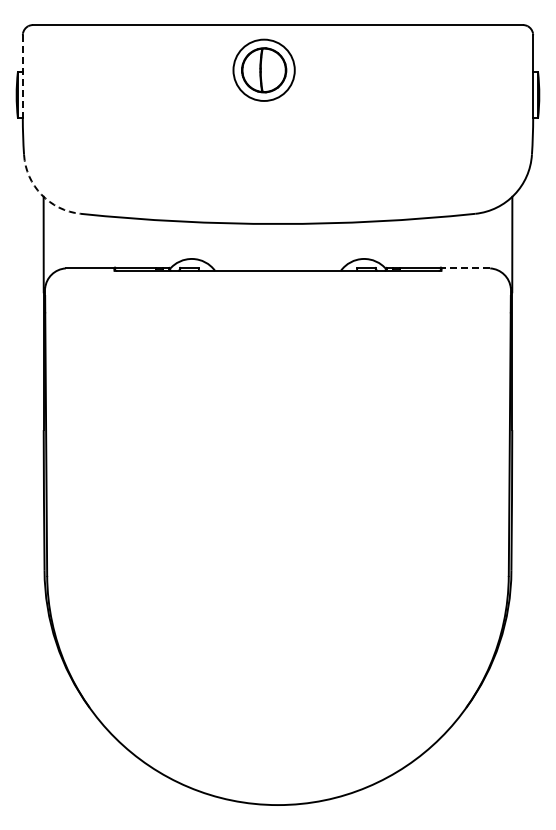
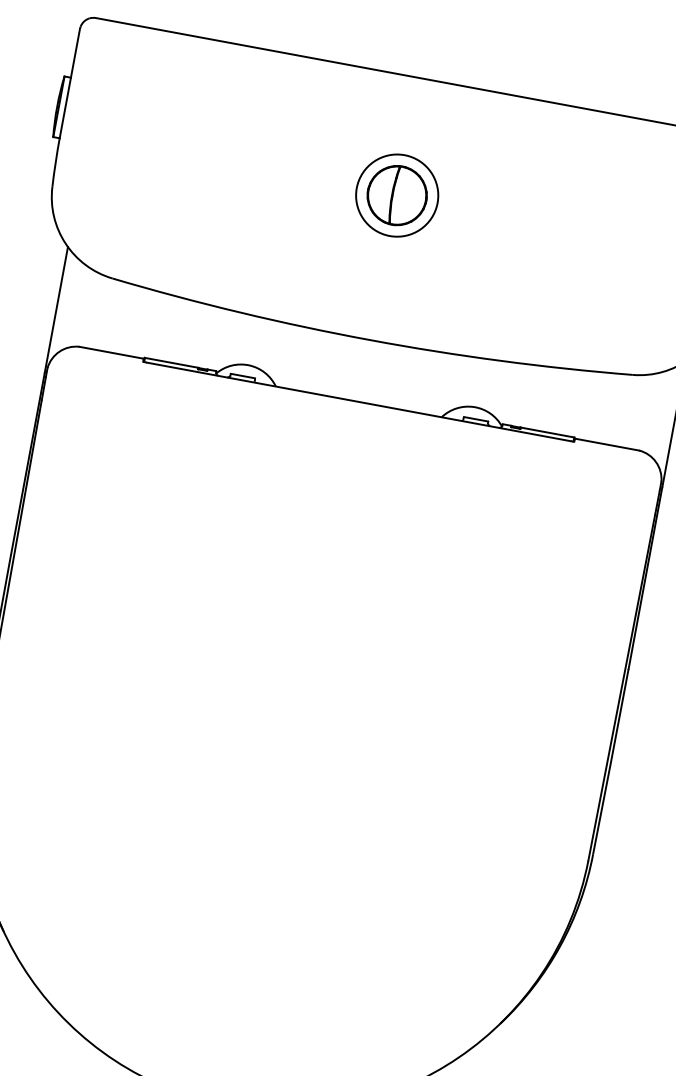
part: (263, 69) -> (396, 194), moved
line: (22, 77) -> (69, 84), dashed -> solid
arc: (41, 194) -> (65, 243), dashed -> solid
line: (465, 268) -> (606, 444), dashed -> solid

